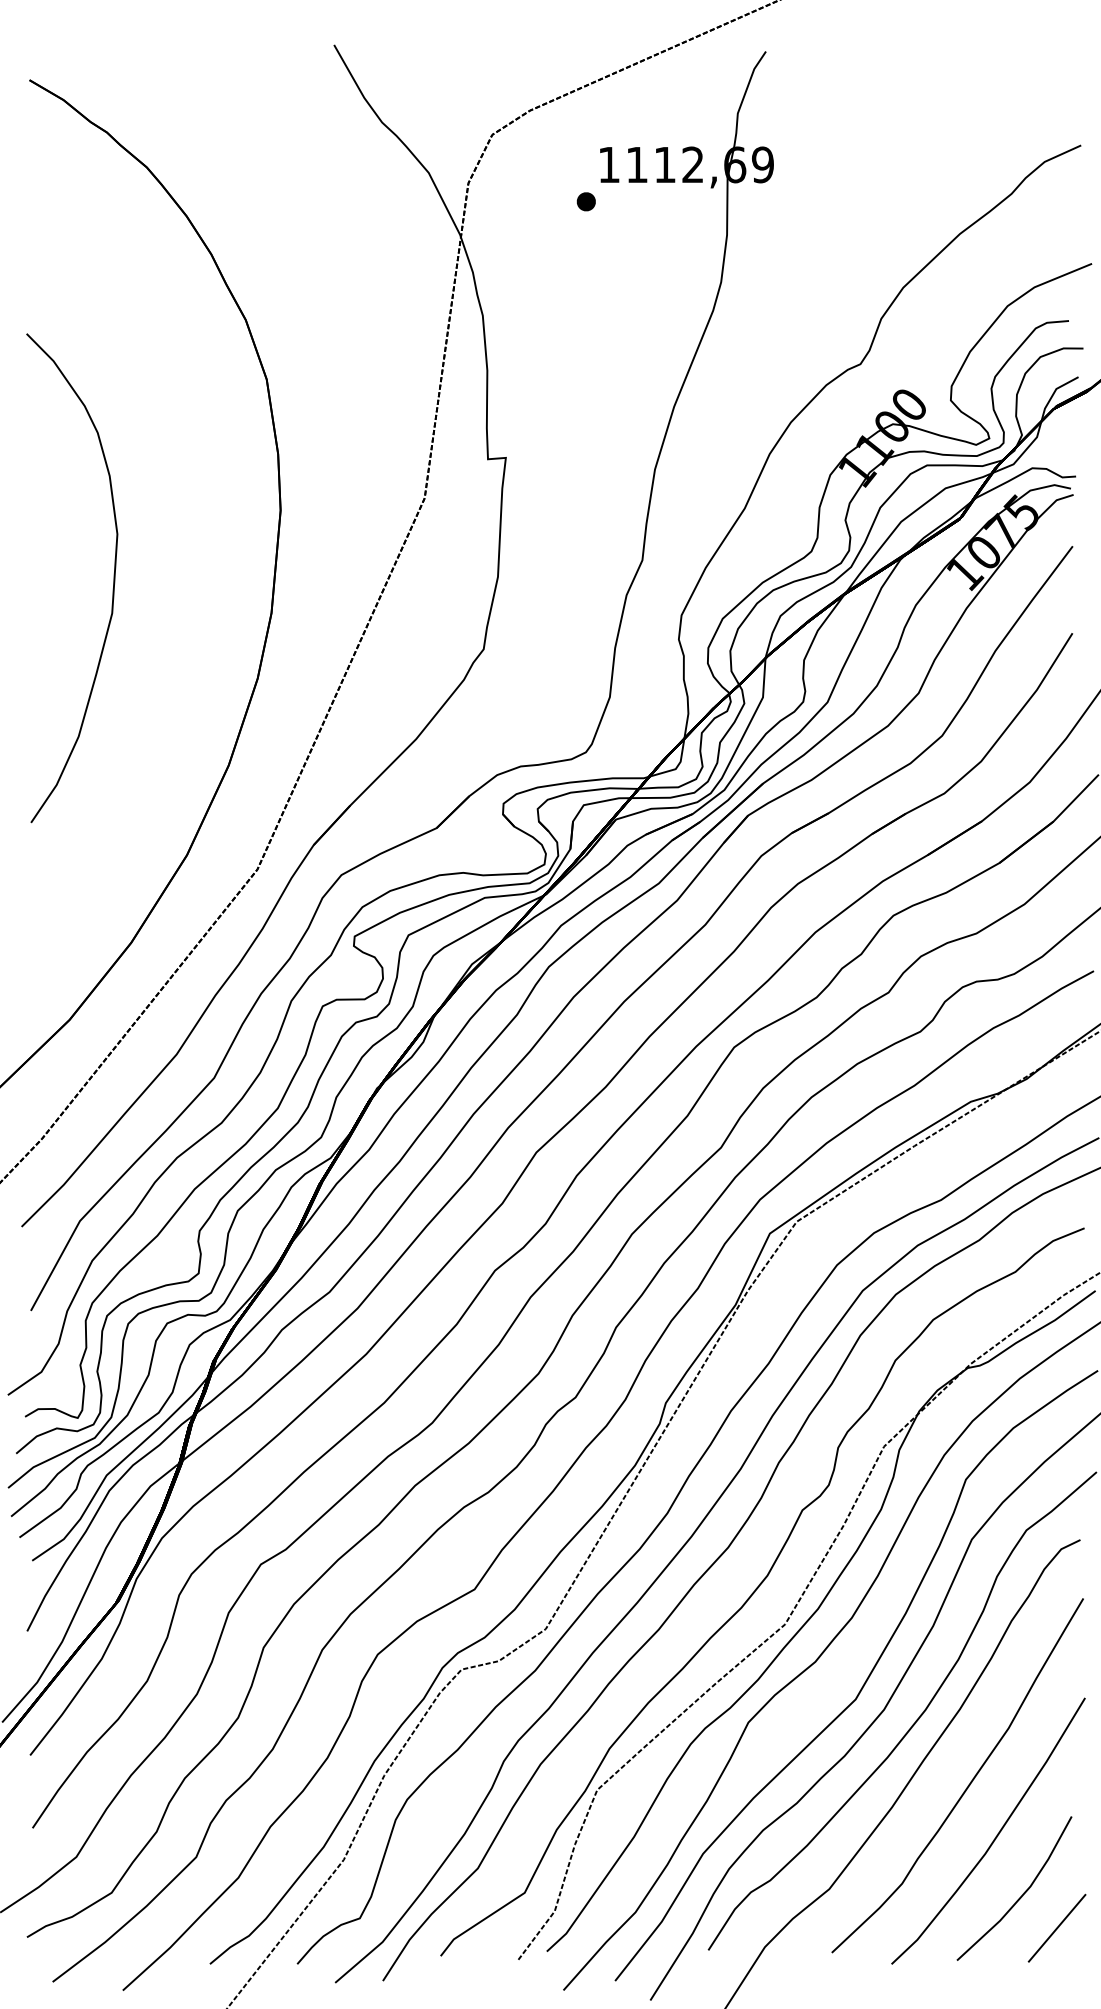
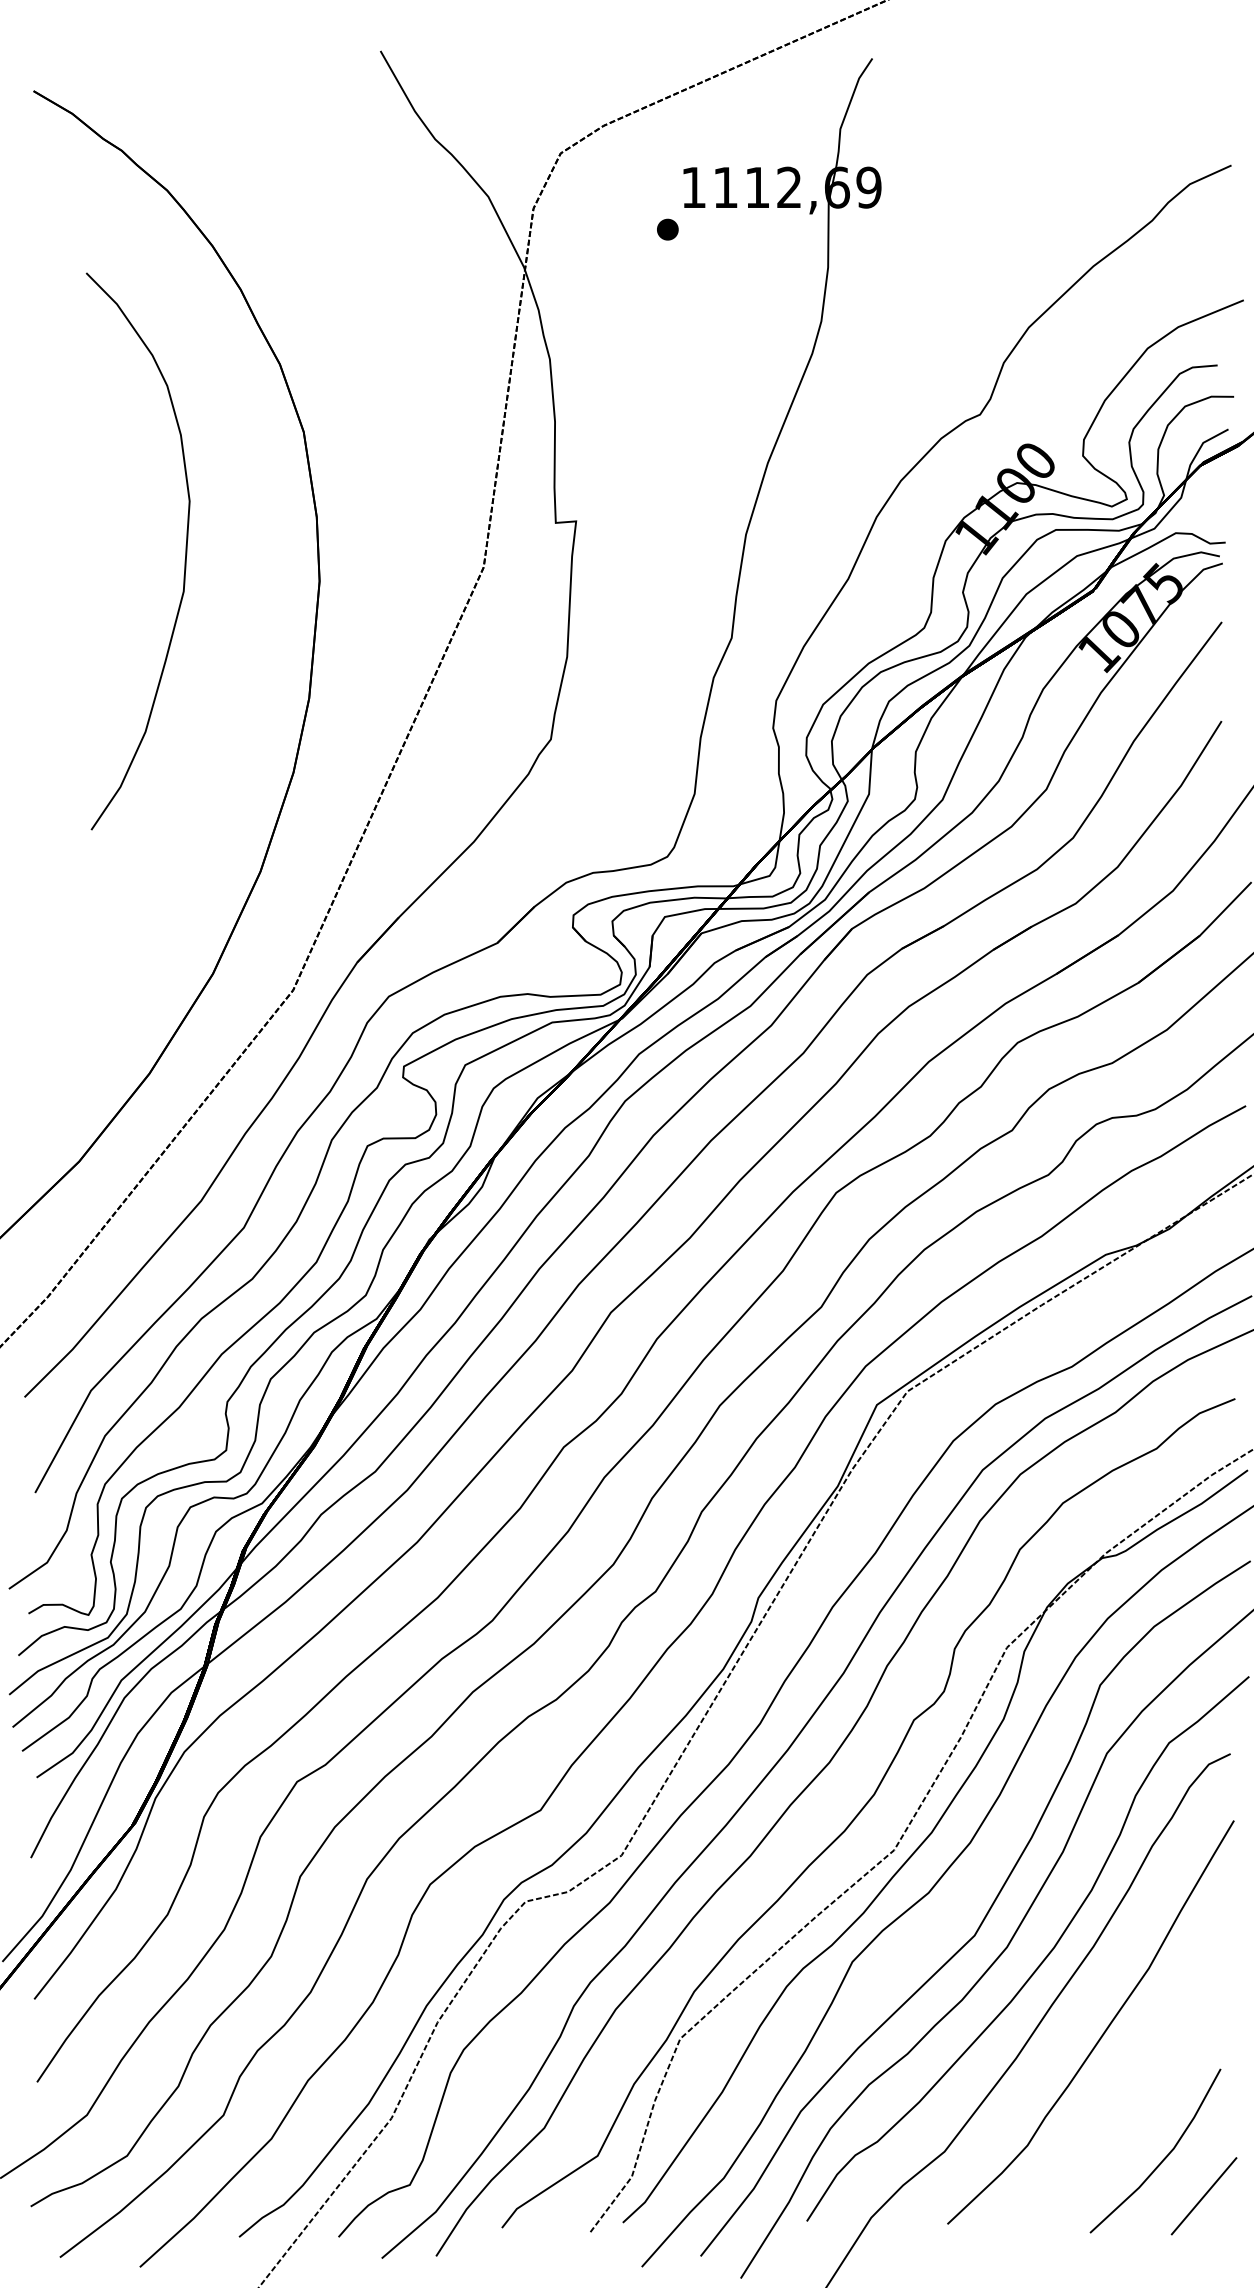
curve: (112, 586) -> (184, 560), moved
part: (995, 1837) -> (1133, 2092), removed

